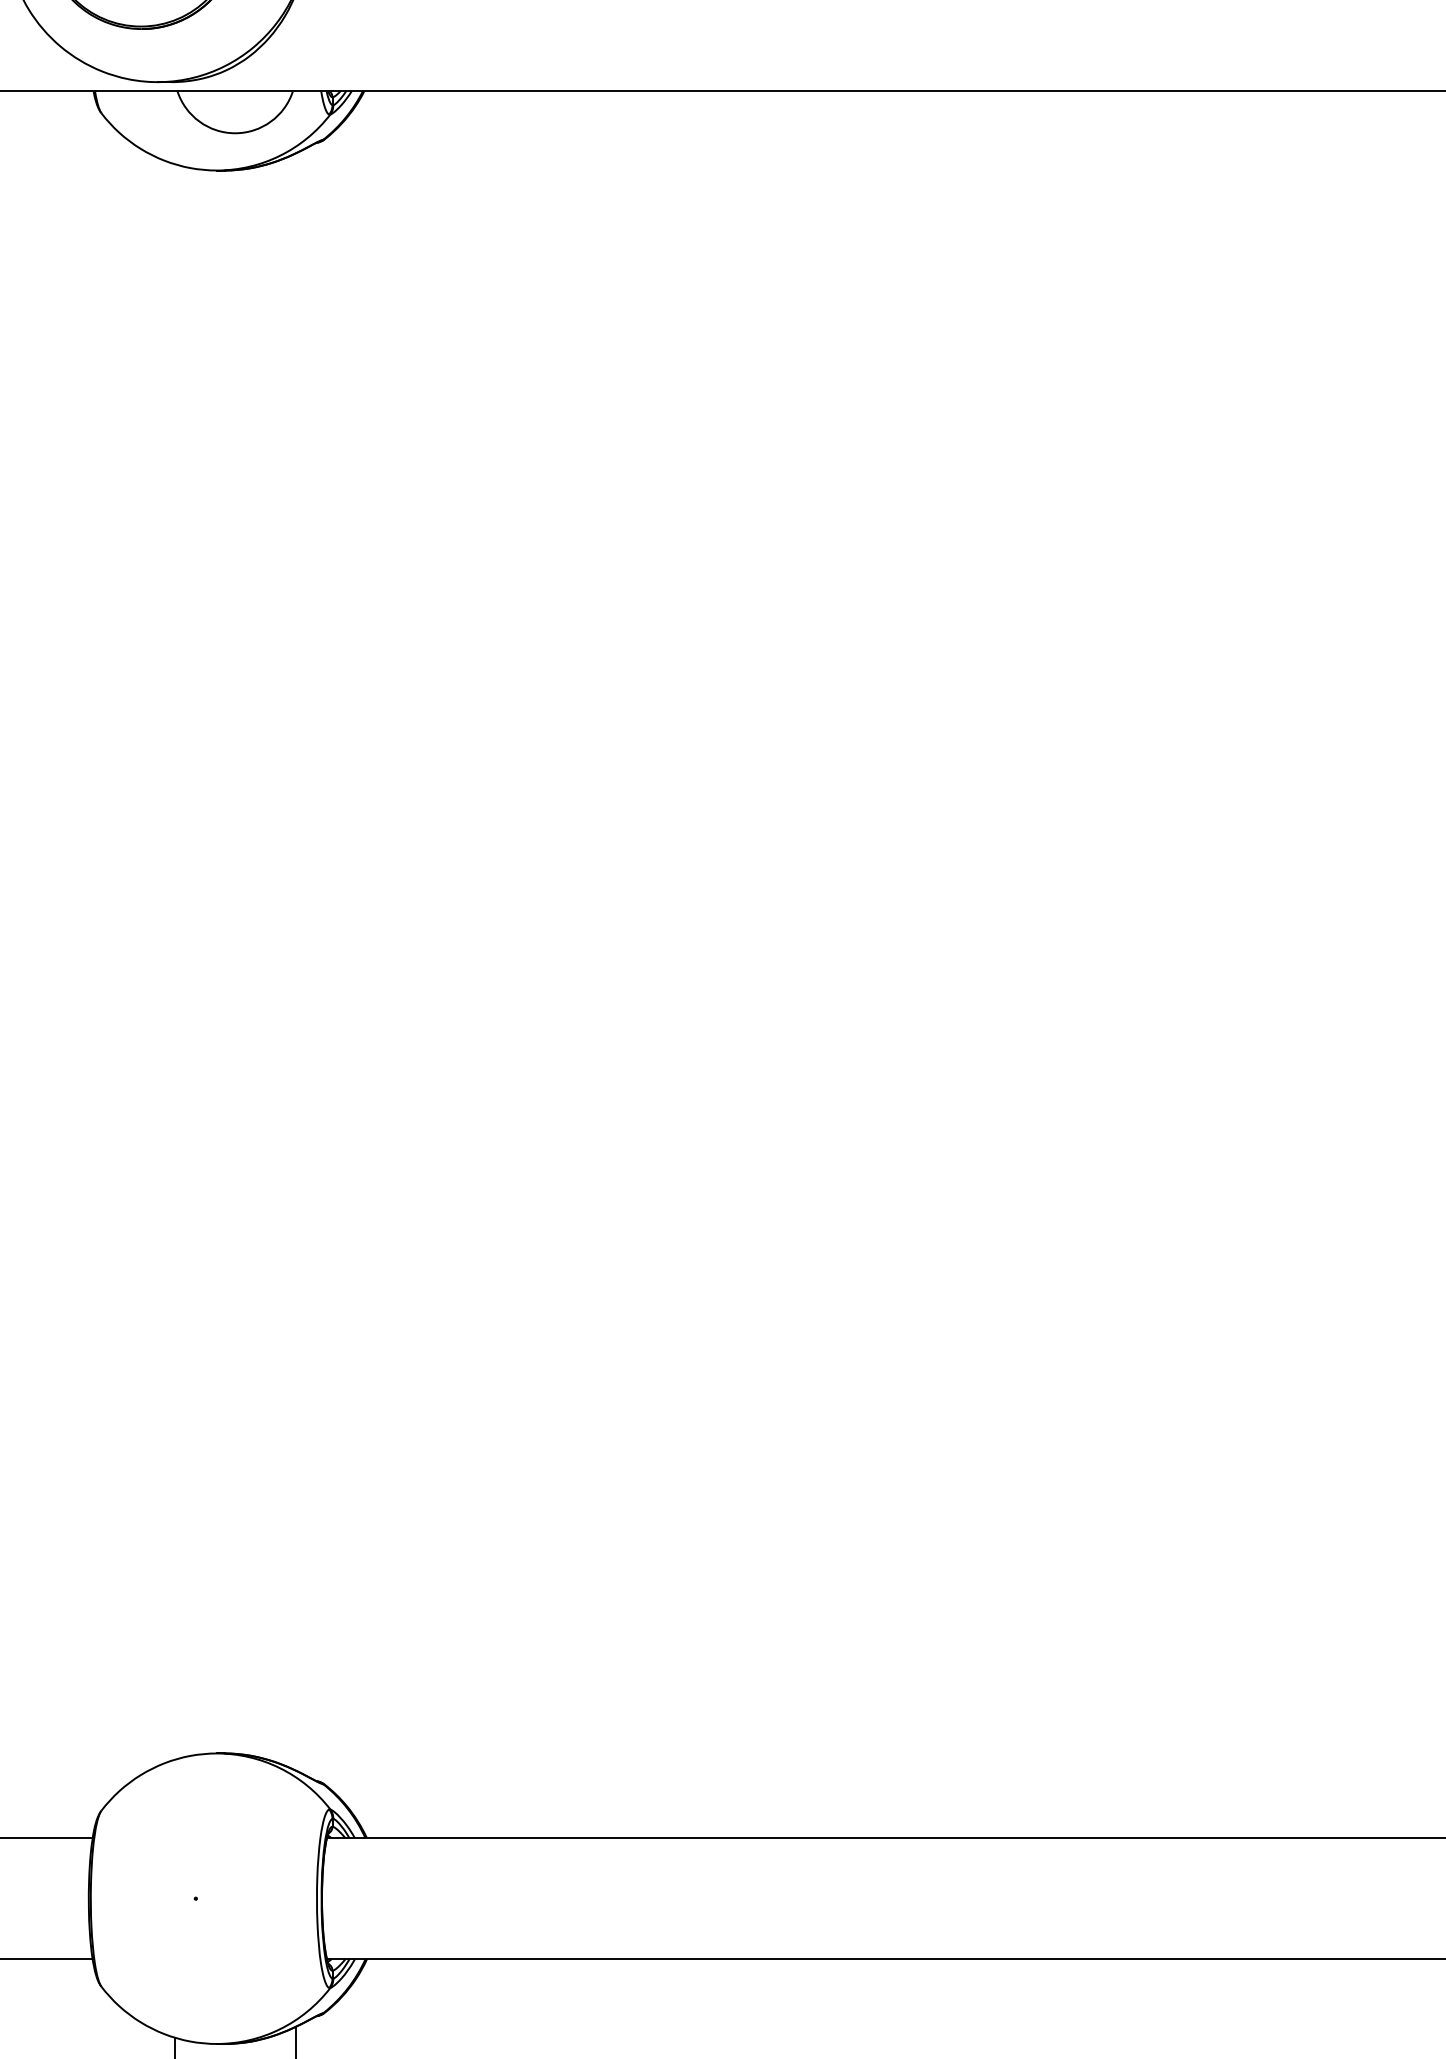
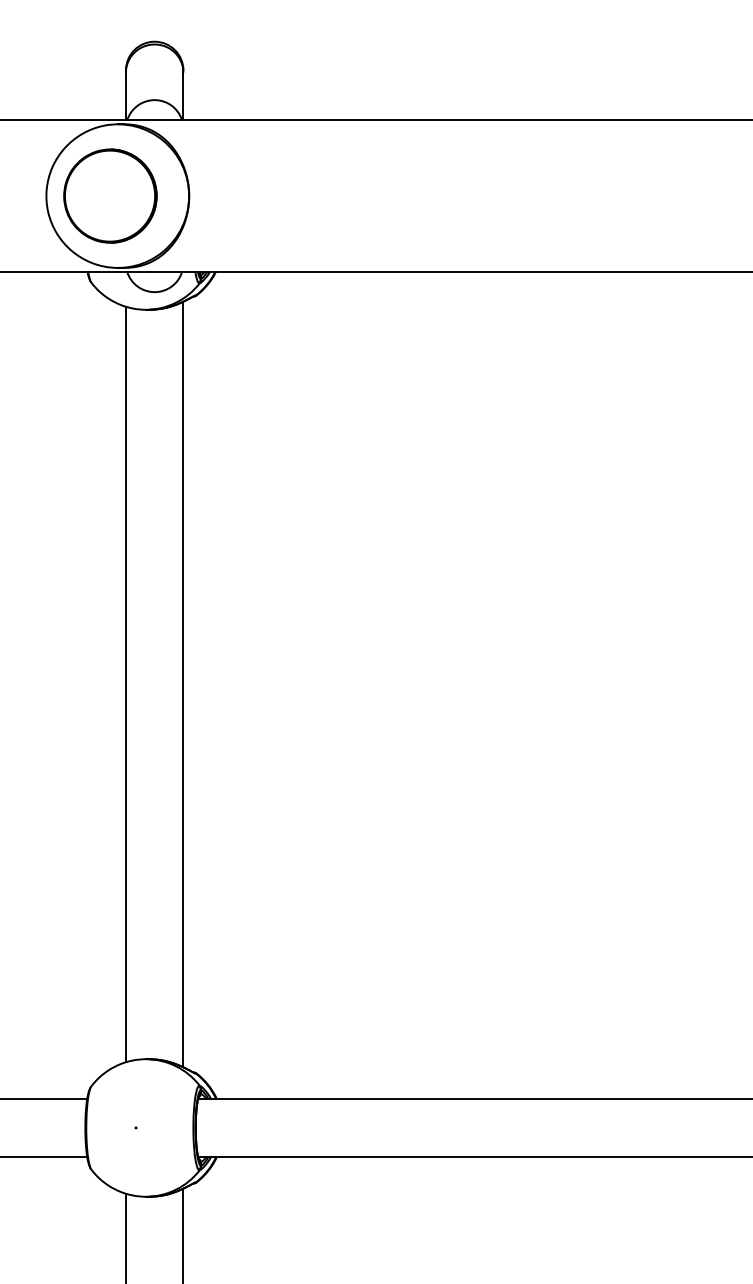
line: (173, 961) -> (125, 684), added
line: (296, 961) -> (183, 684), added

